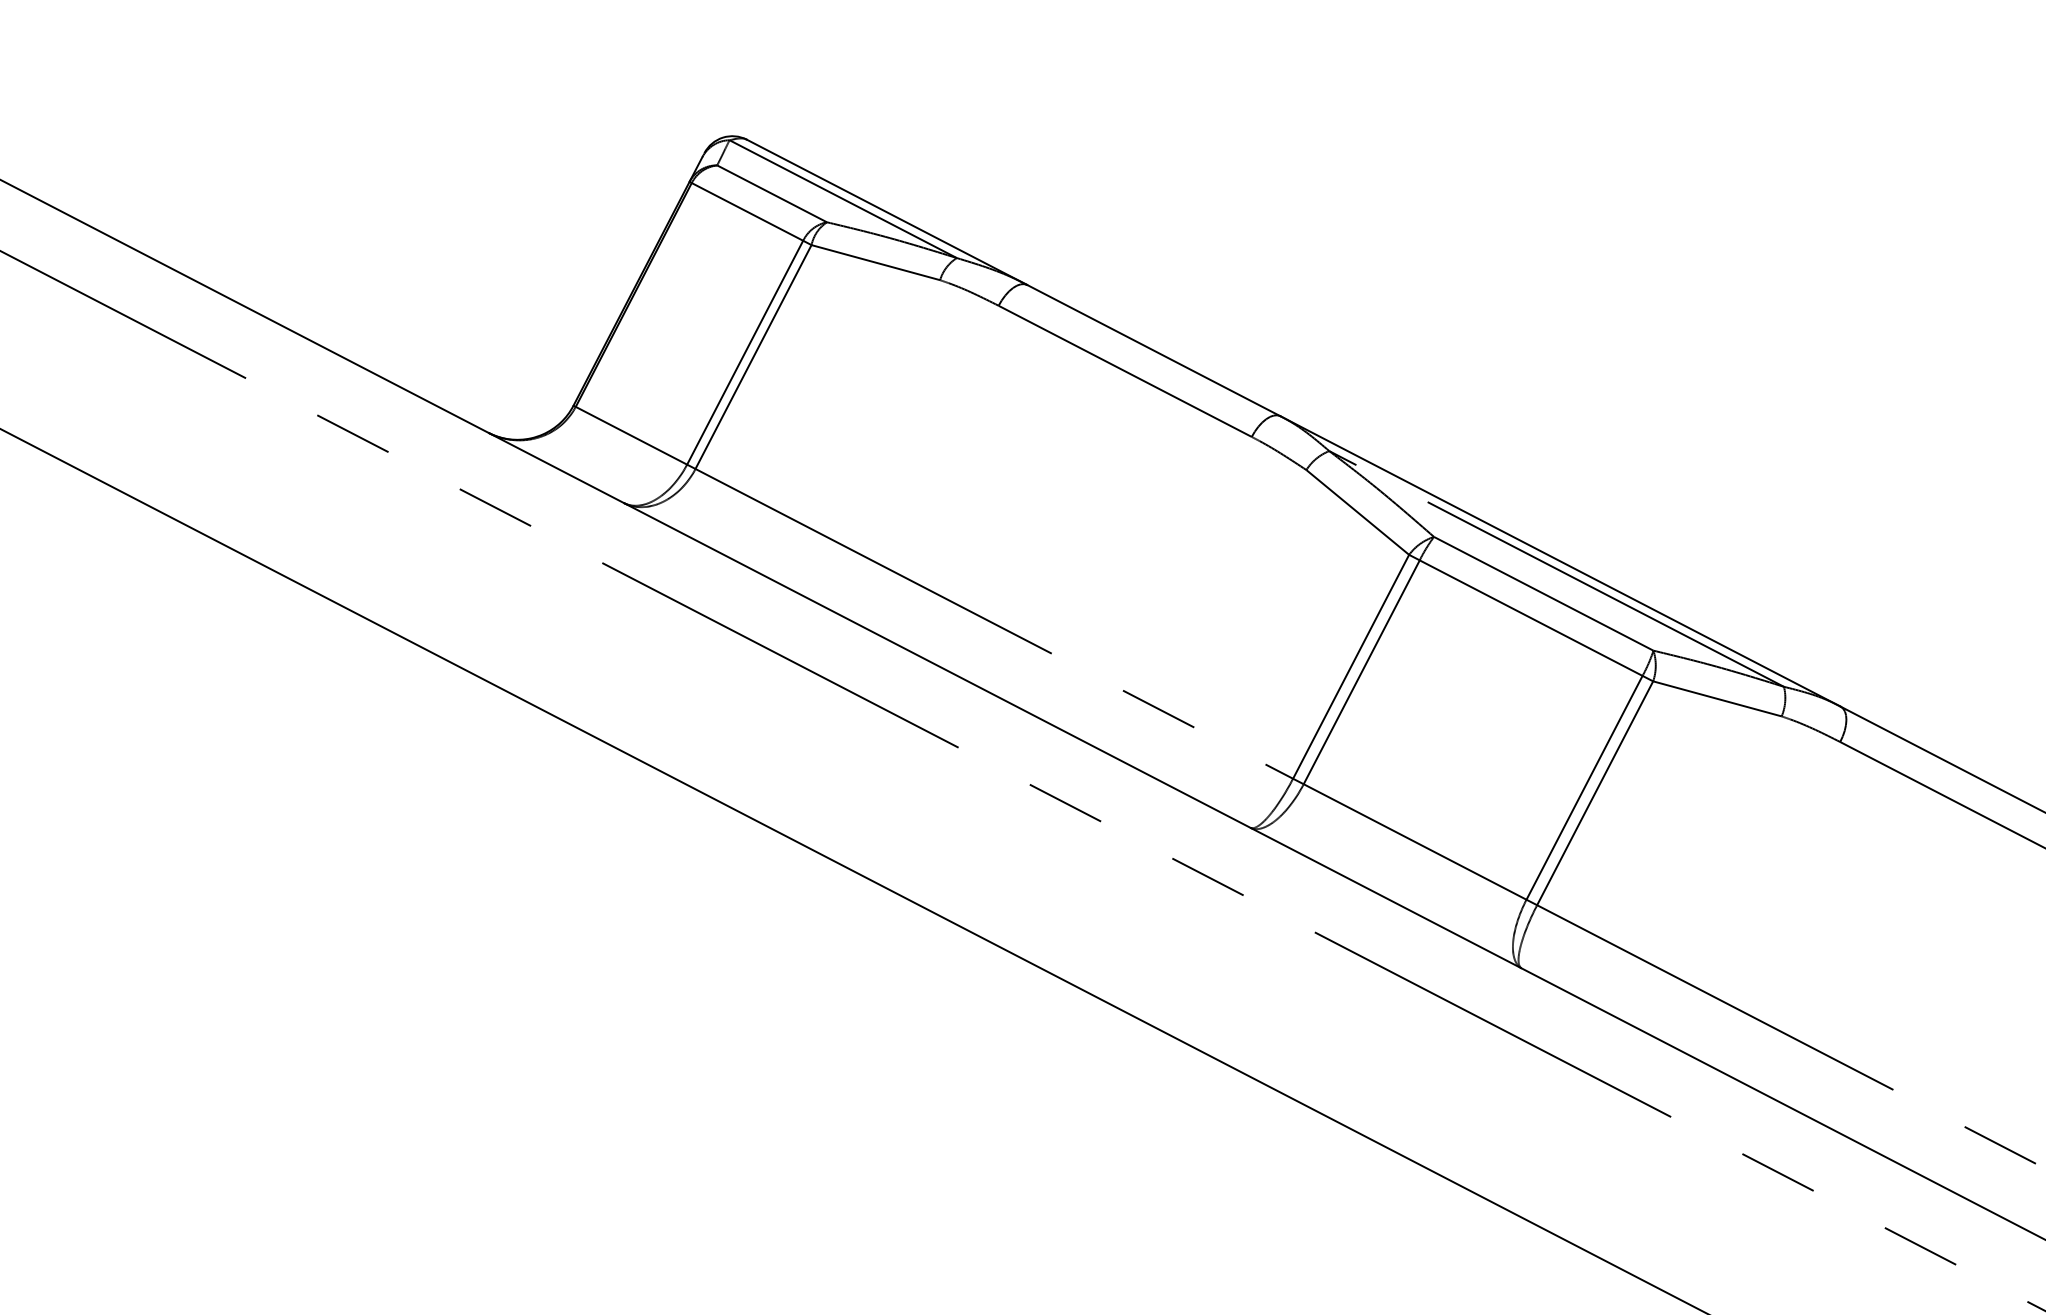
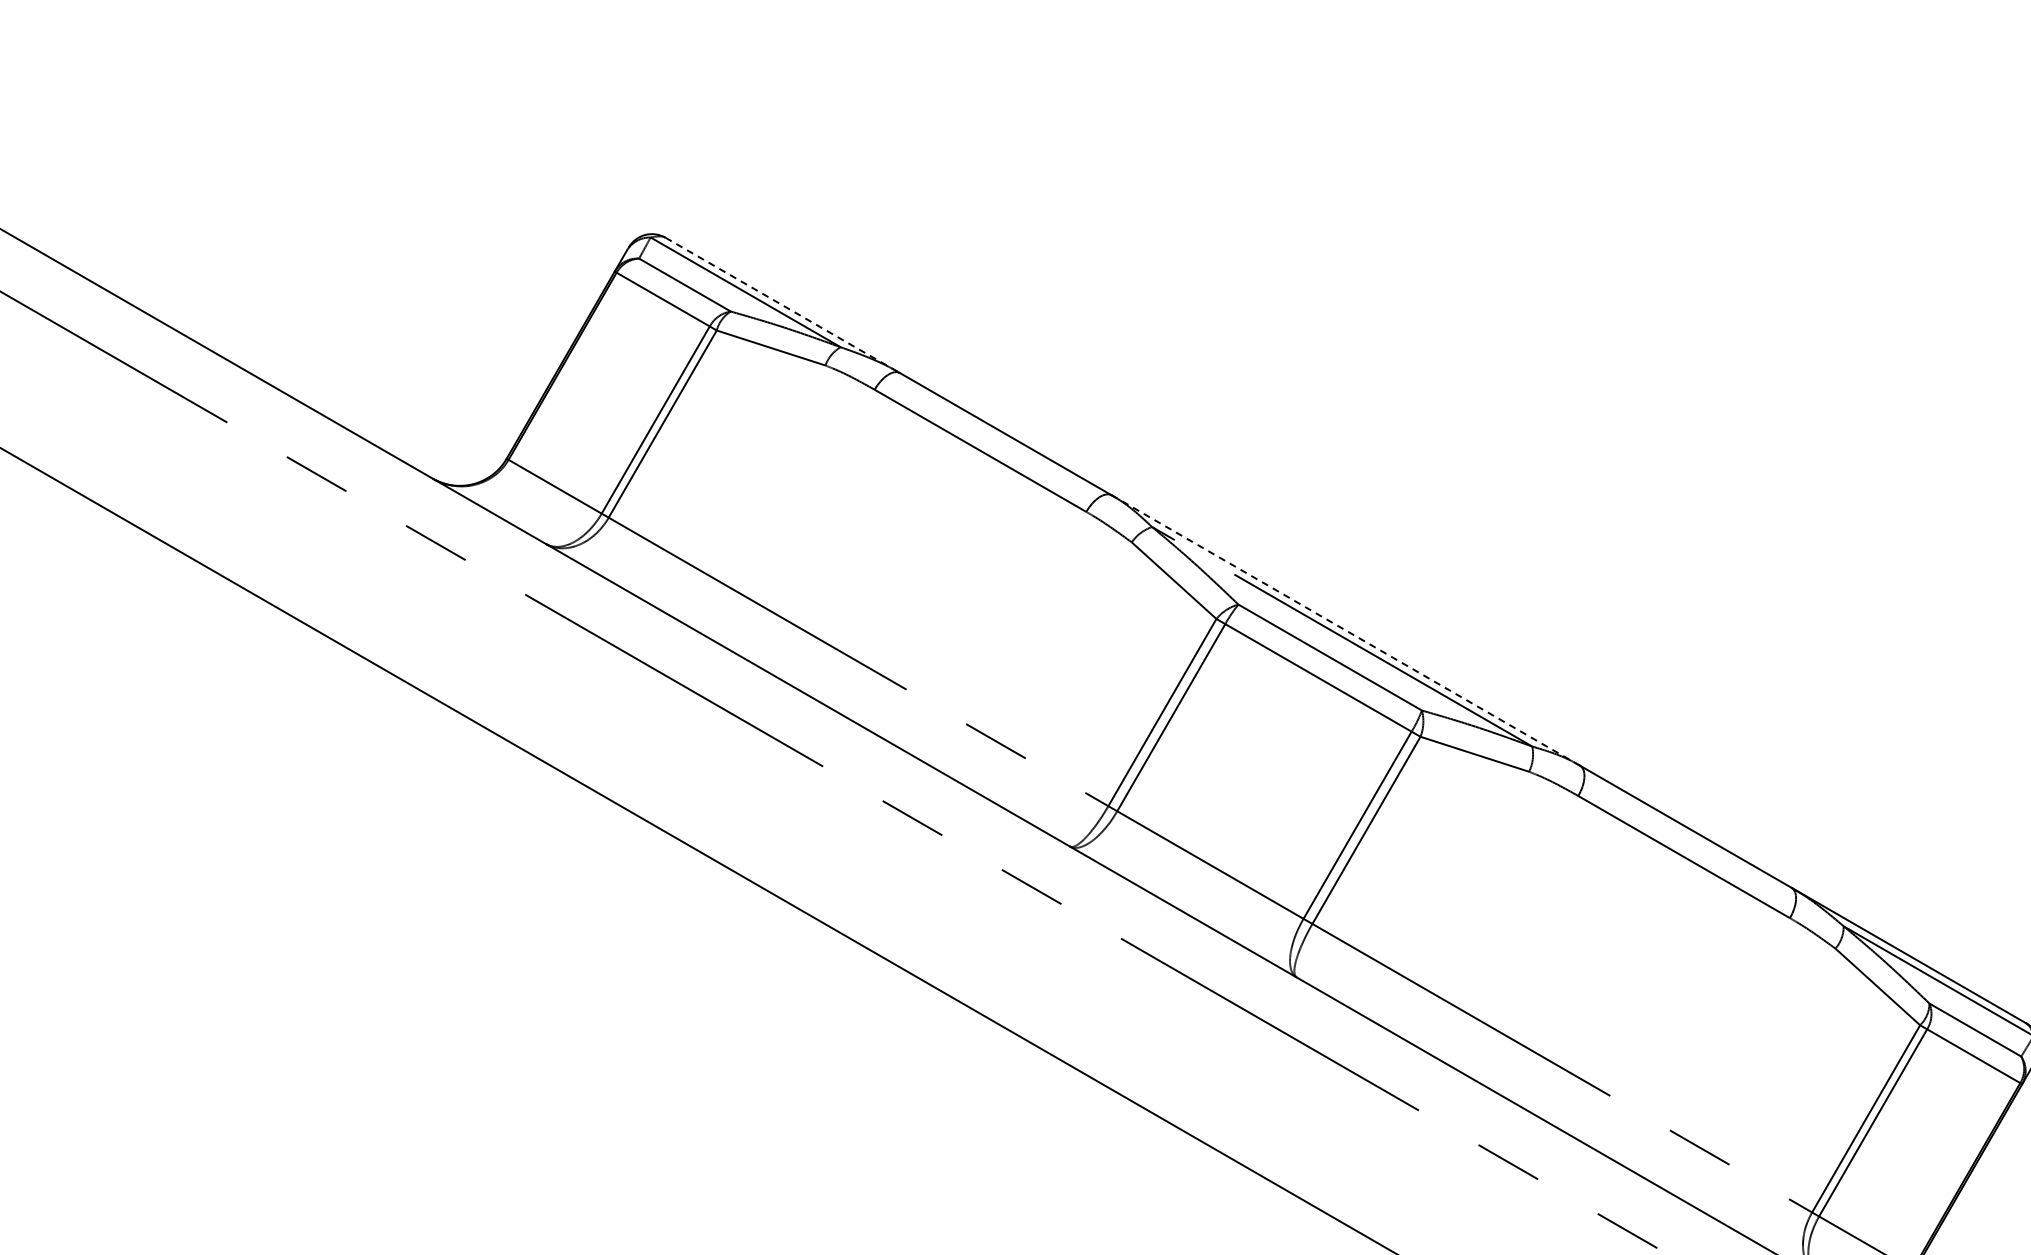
line: (887, 212) -> (783, 305), solid -> dashed
line: (1560, 561) -> (1345, 630), solid -> dashed

